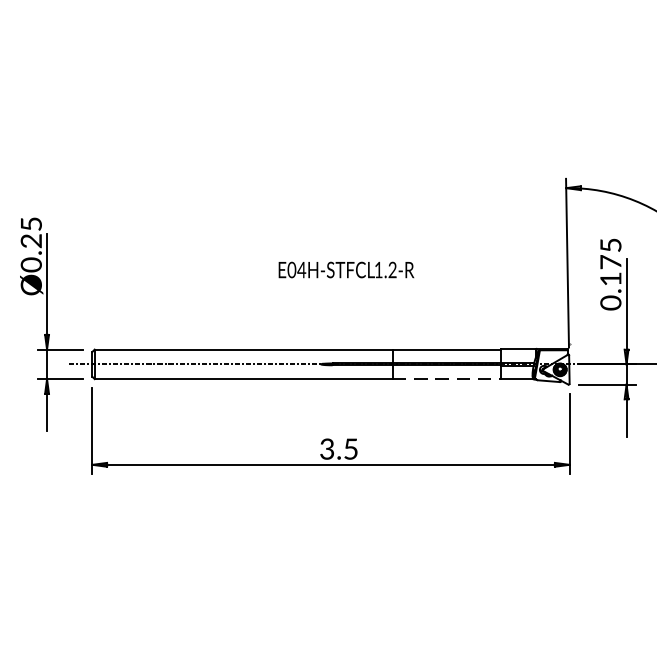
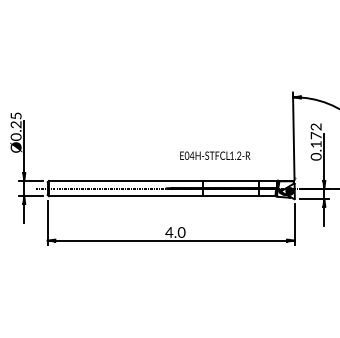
text: (609, 244) -> (315, 126), 0.175 -> 0.172
text: (346, 269) -> (215, 155), moved
line: (447, 379) -> (231, 196), dashed -> solid
text: (339, 449) -> (175, 232), 3.5 -> 4.0

